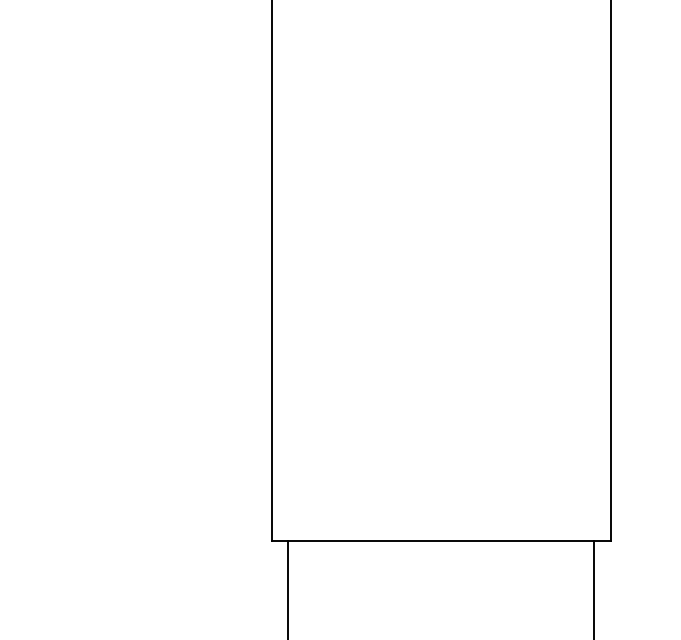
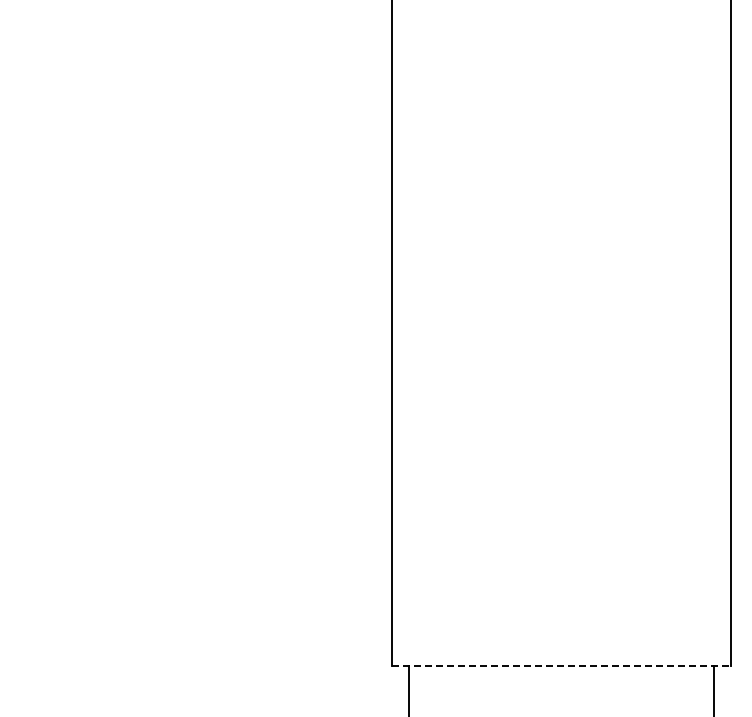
line: (441, 541) -> (561, 666), solid -> dashed

